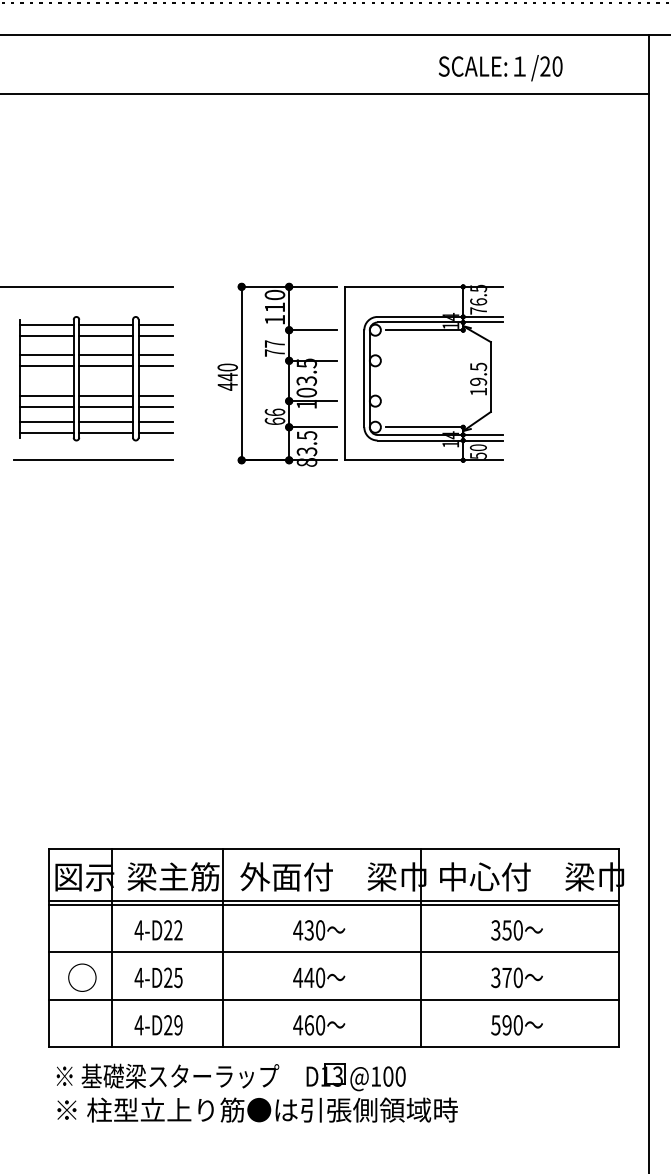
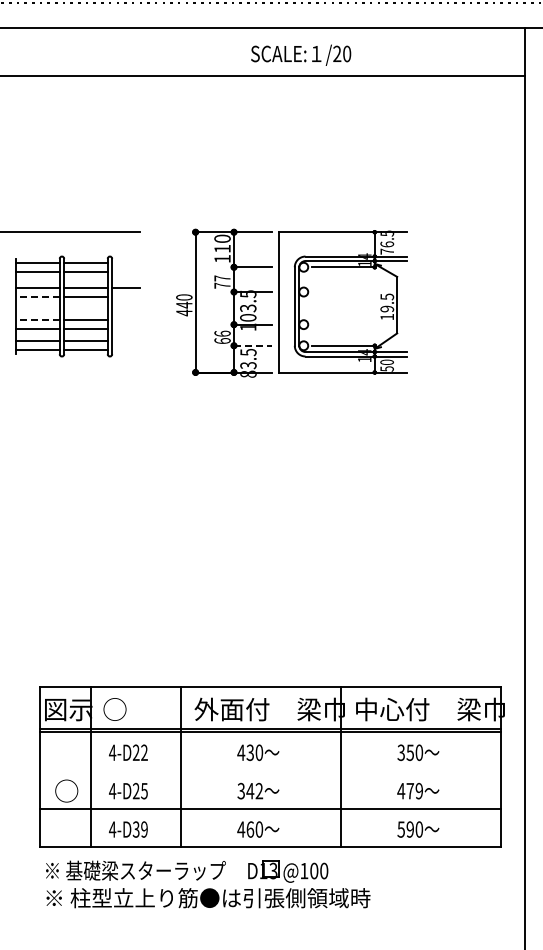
text: (501, 67) -> (301, 54), moved
line: (155, 324) -> (125, 262), removed
line: (155, 335) -> (125, 271), removed
line: (46, 366) -> (37, 296), solid -> dashed
line: (155, 366) -> (125, 296), removed
line: (46, 396) -> (37, 320), solid -> dashed
line: (155, 396) -> (125, 320), removed
line: (155, 407) -> (125, 329), removed
line: (155, 421) -> (125, 341), removed
line: (313, 426) -> (253, 345), solid -> dashed
line: (155, 433) -> (125, 350), removed
line: (93, 460) -> (75, 372), removed
text: (173, 876) -> (140, 709), 梁主筋 -> ○
line: (333, 952) -> (269, 770), removed
text: (309, 977) -> (250, 790), 440 -> 342
text: (507, 977) -> (410, 790), 370 -> 479
text: (167, 1025) -> (135, 829), 4-D29 -> 4-D39

